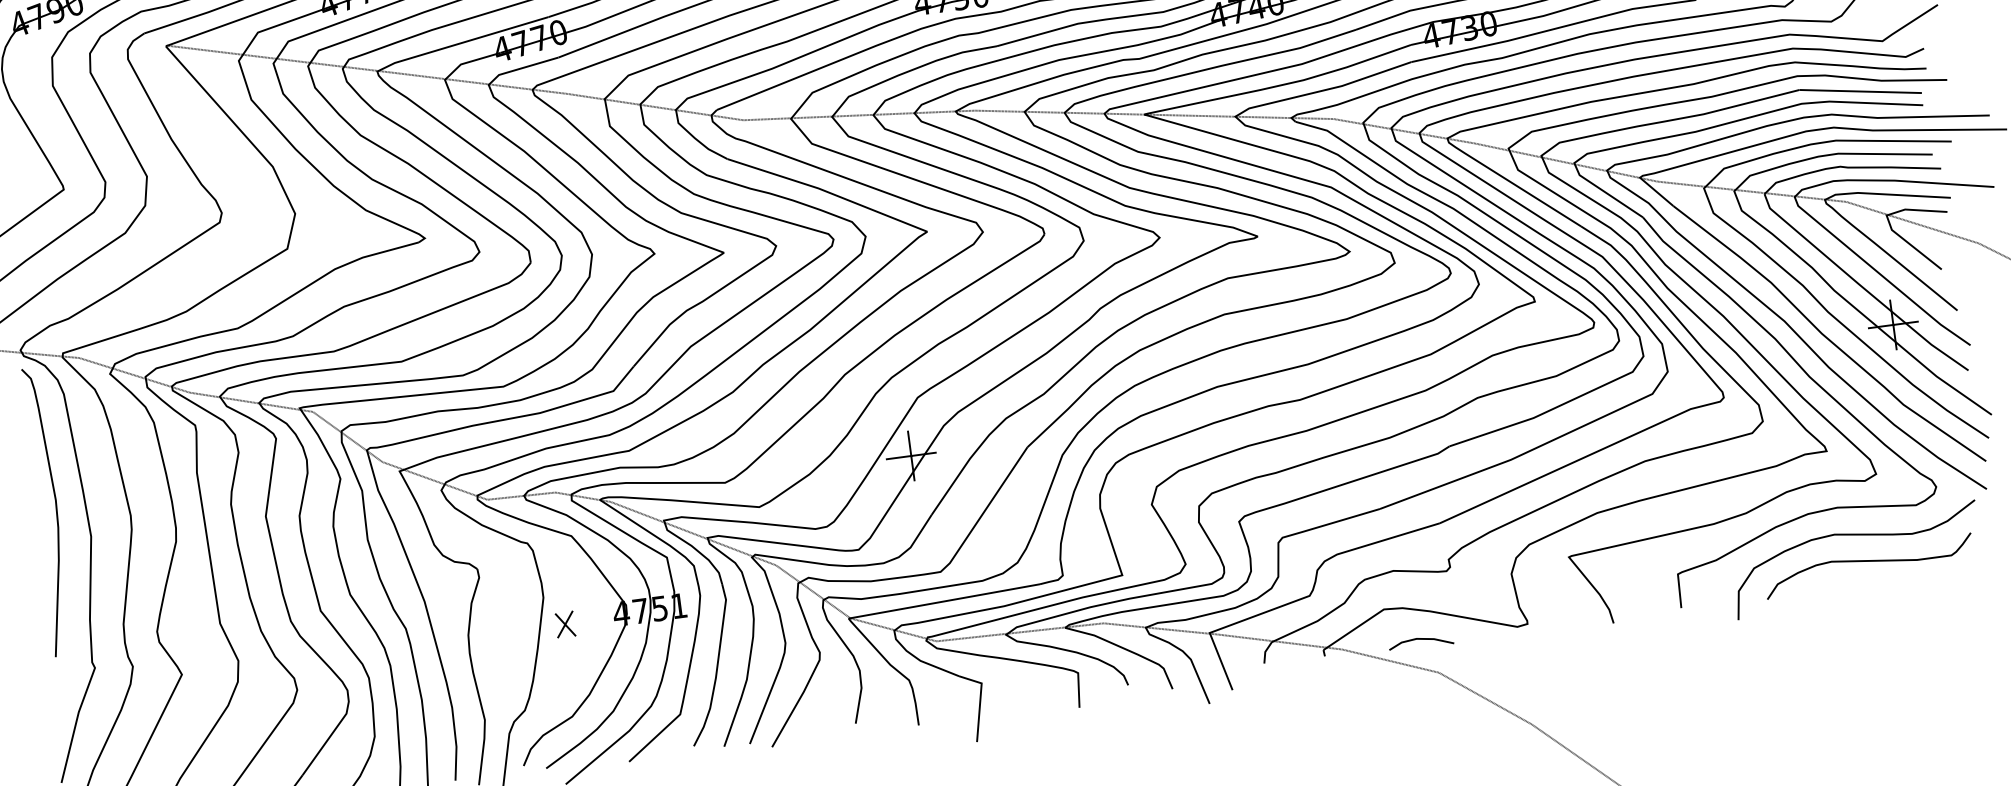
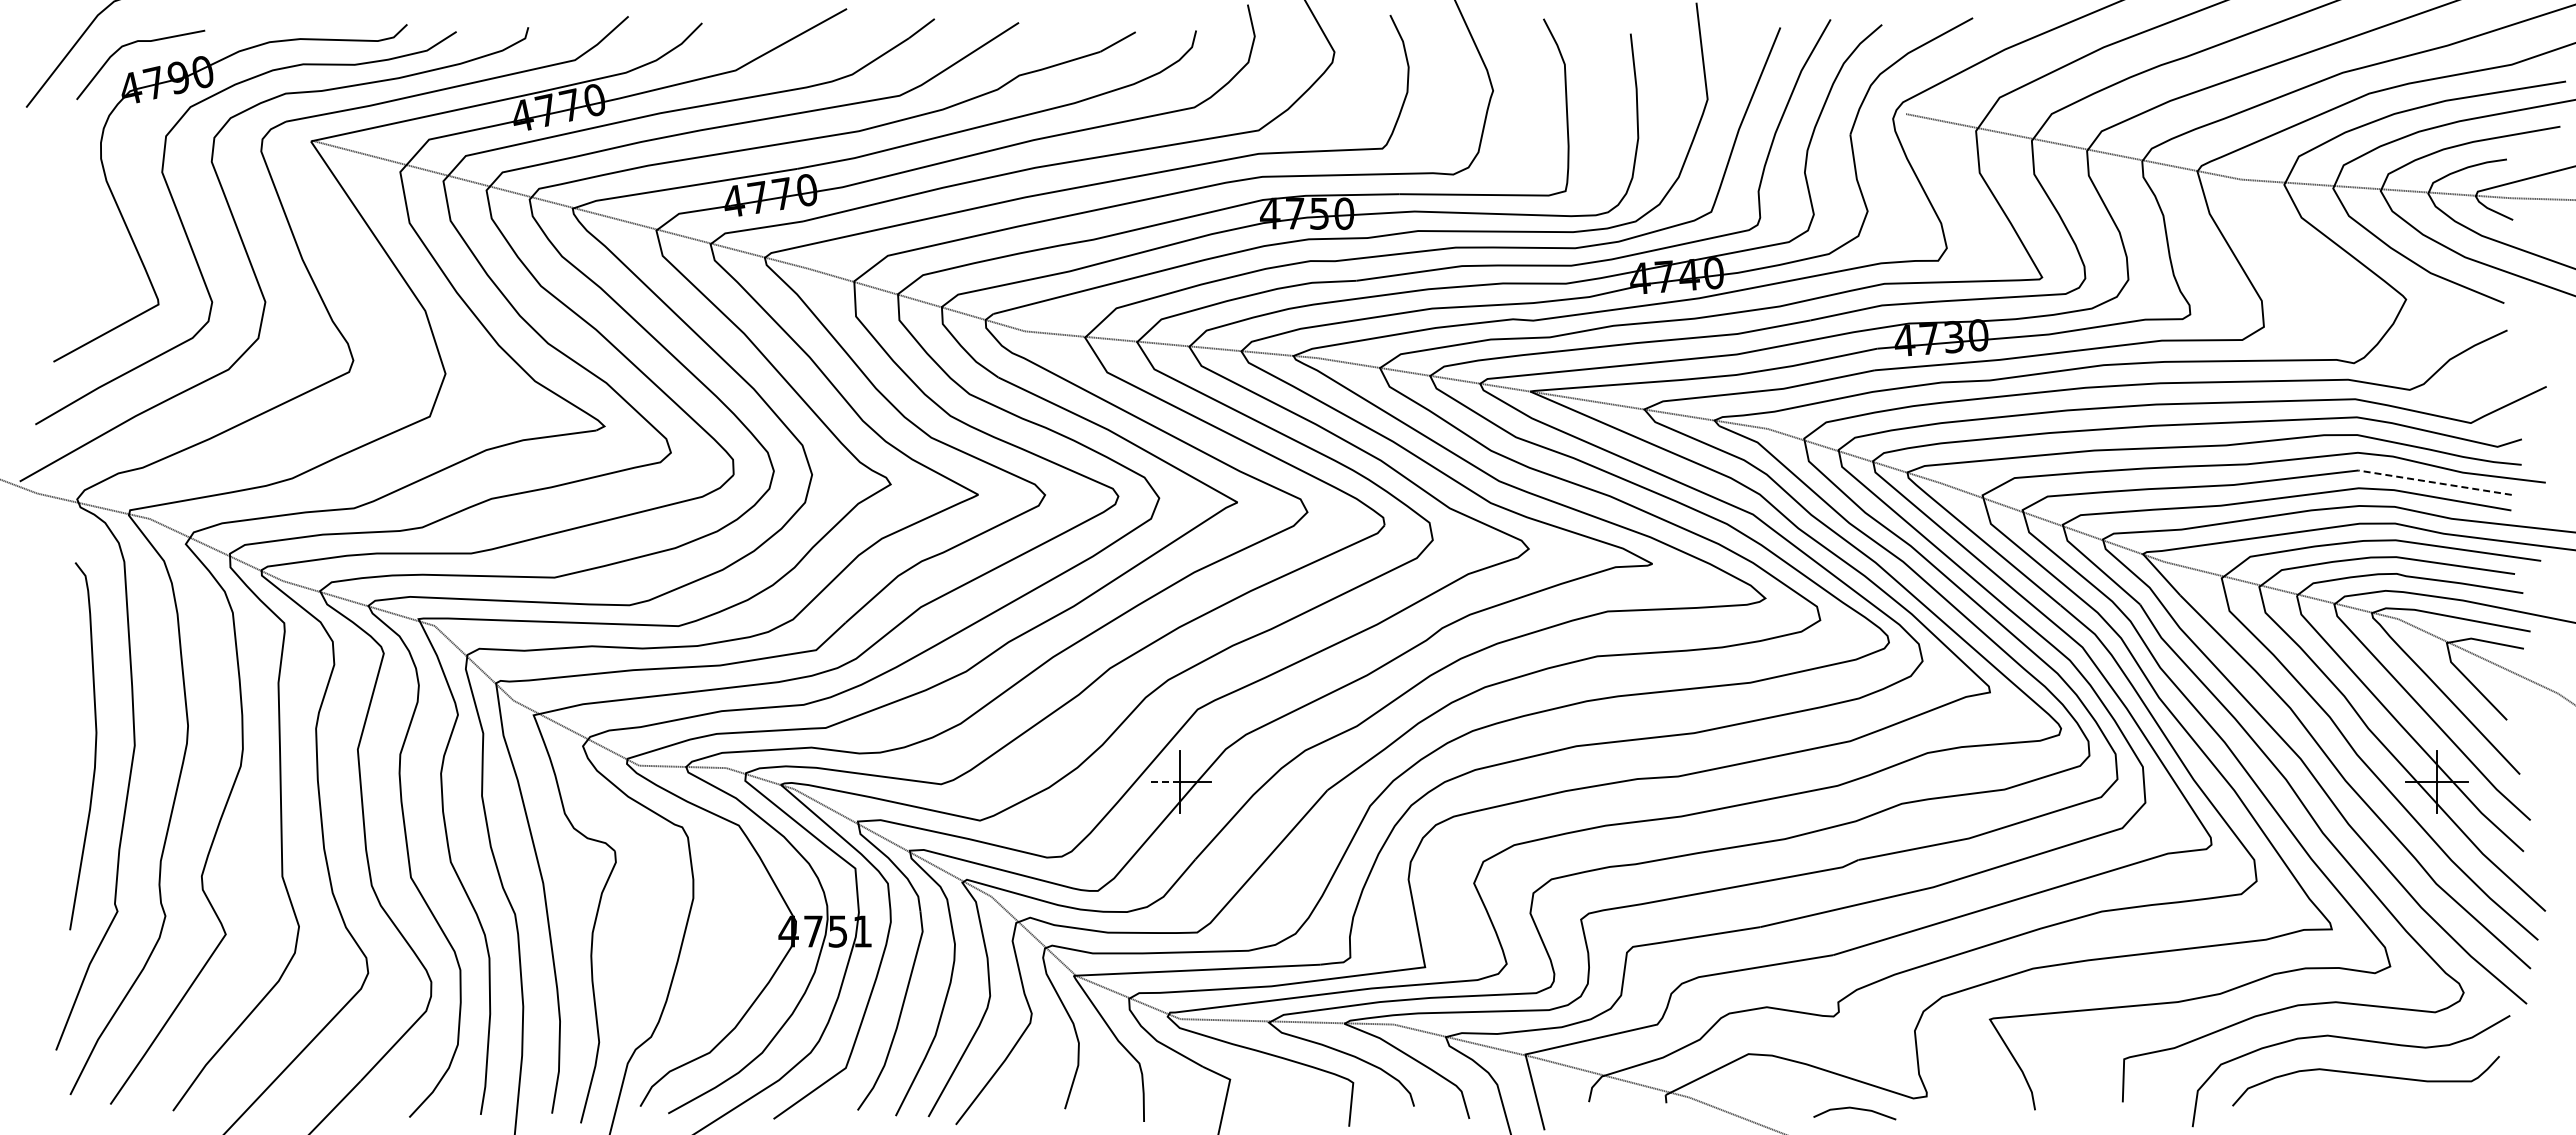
line: (1861, 91) -> (2435, 482), solid -> dashed
line: (899, 457) -> (1164, 781), solid -> dashed
curve: (55, 511) -> (94, 747), moved
part: (565, 624) -> (716, 935), removed
line: (1420, 639) -> (1854, 1109), moved

